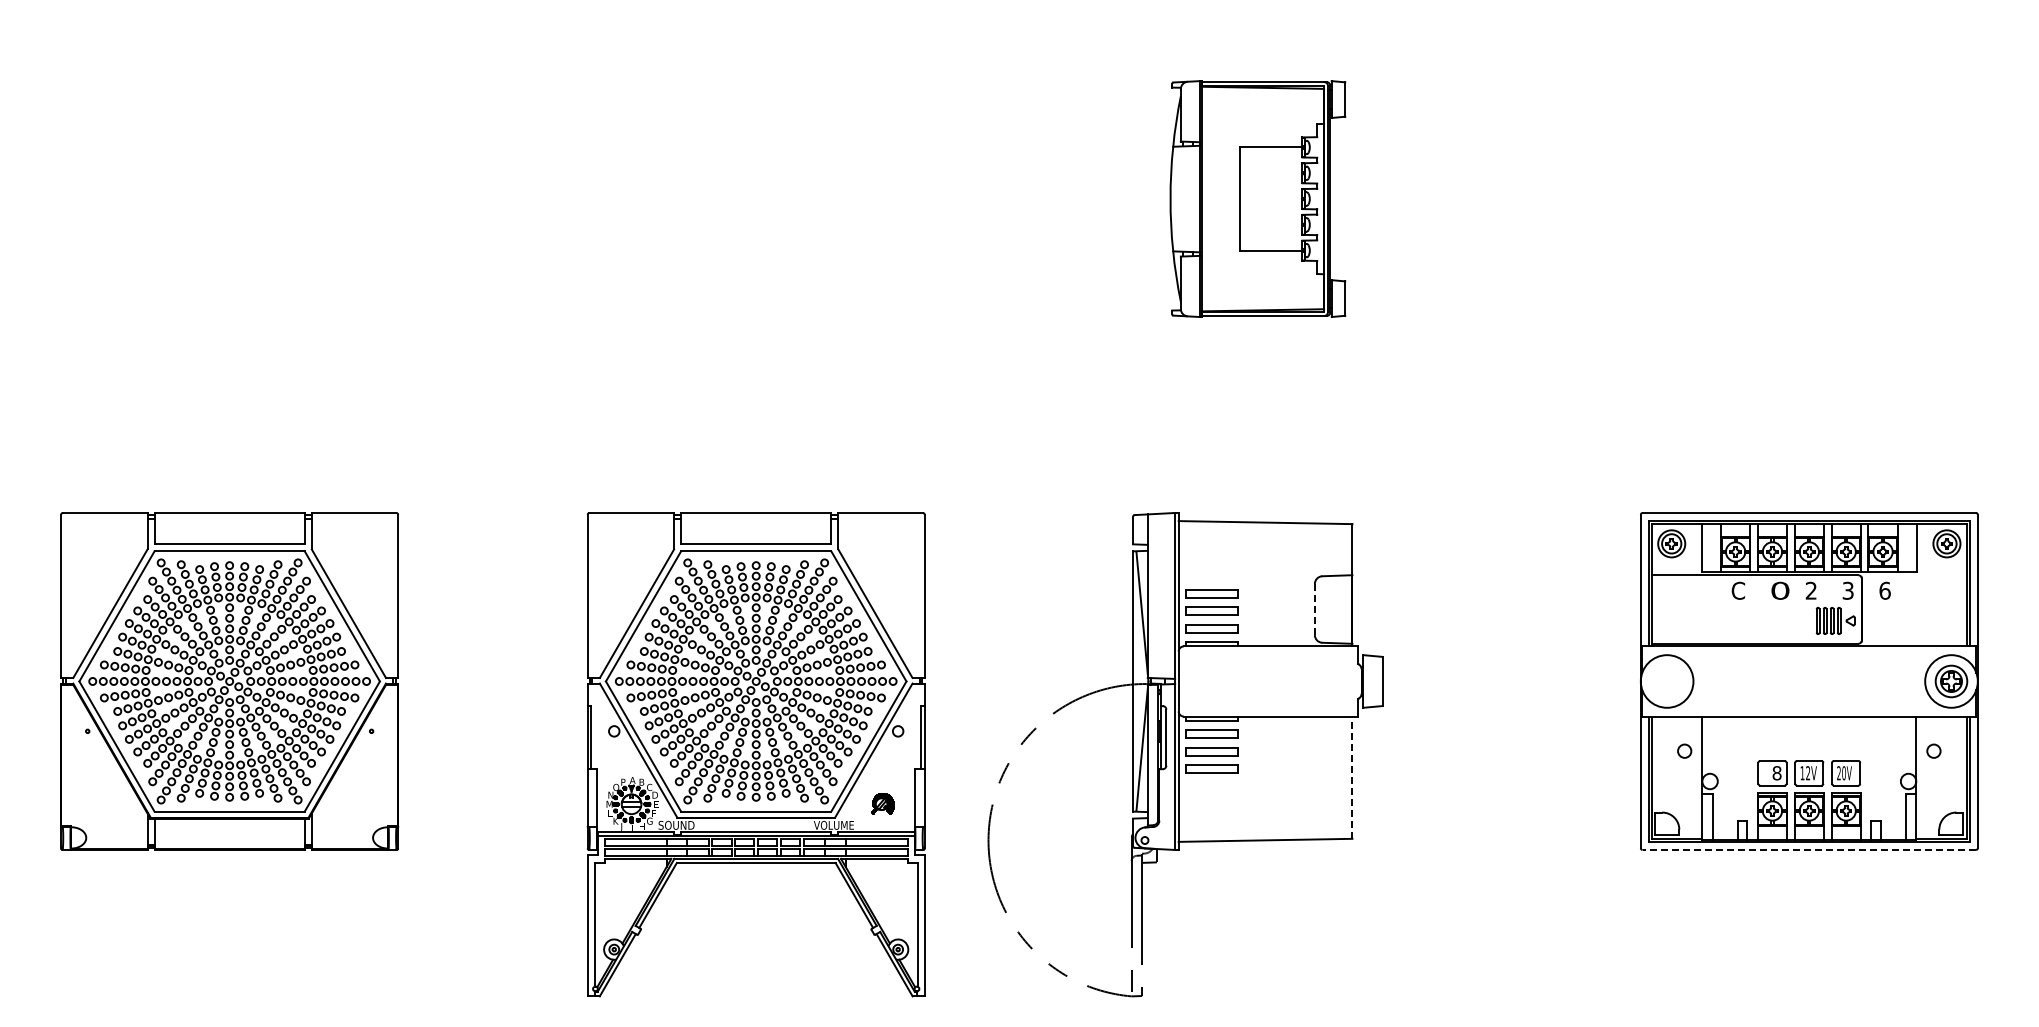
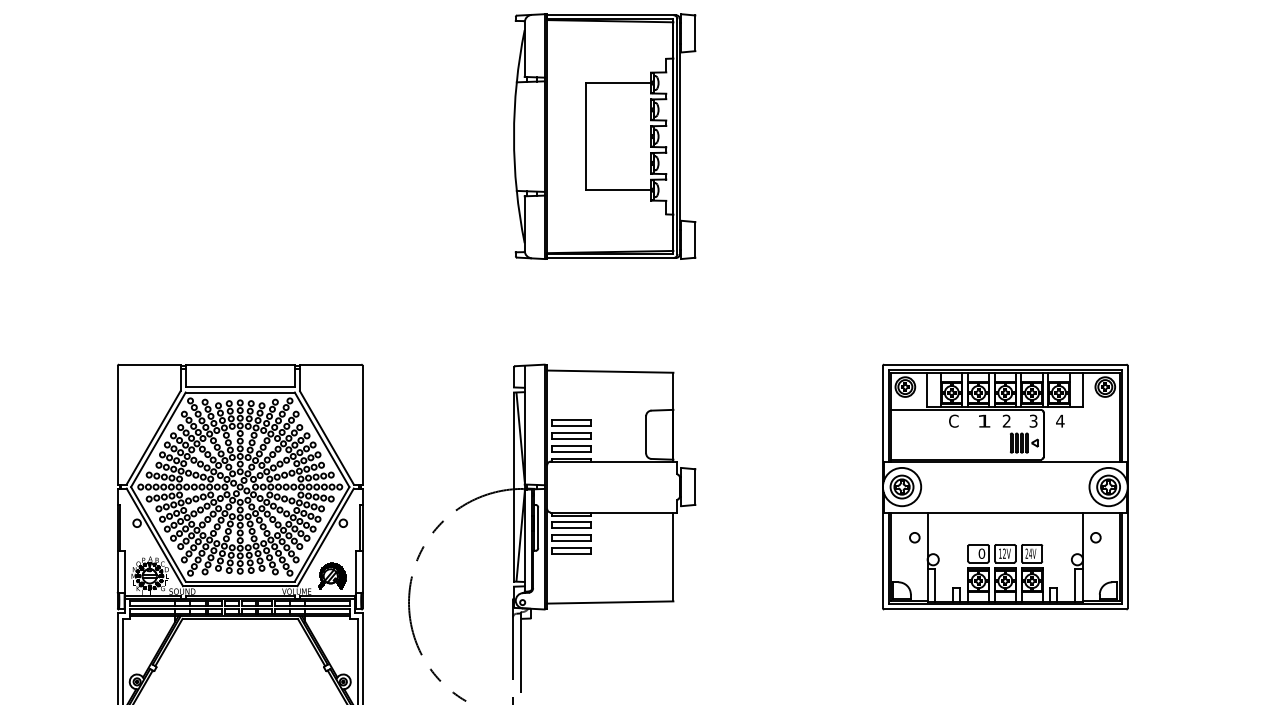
part: (1257, 198) -> (604, 136), size x1.43
text: (1780, 590) -> (984, 420), 0 -> 1
text: (1885, 590) -> (1060, 420), 6 -> 4
line: (1314, 609) -> (645, 434), dashed -> solid
part: (1666, 681) -> (901, 487), added
text: (1776, 773) -> (981, 553), 8 -> 0
text: (1844, 773) -> (1030, 553), 20V -> 24V
line: (1352, 777) -> (673, 556), dashed -> solid
part: (882, 803) -> (332, 575), size x1.67
line: (1809, 849) -> (1005, 609), dashed -> solid

